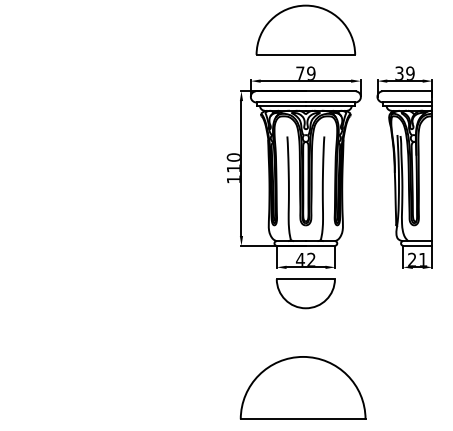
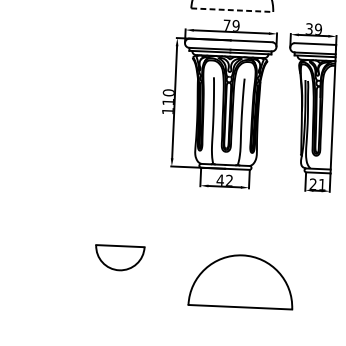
line: (306, 54) -> (232, 9), solid -> dashed
part: (305, 293) -> (119, 258), moved
part: (302, 387) -> (240, 280), moved

